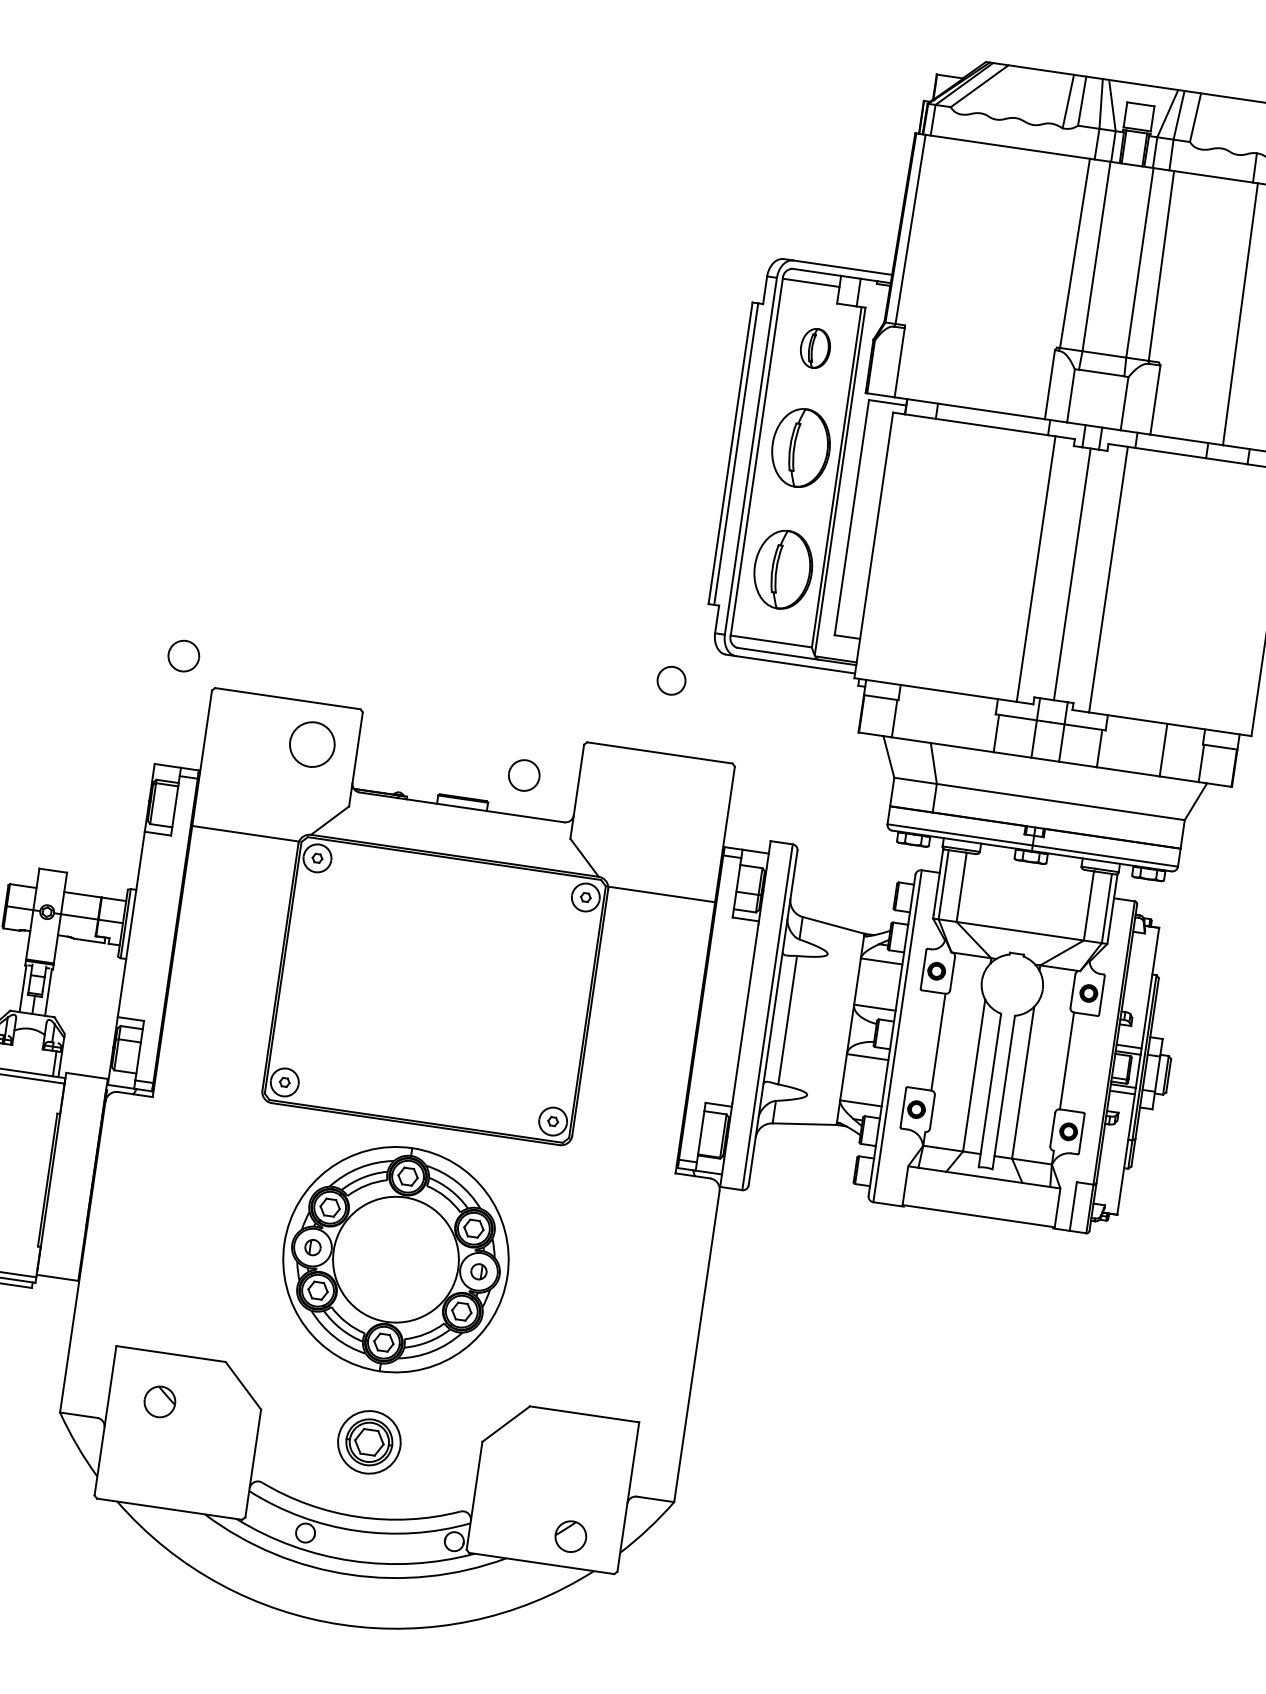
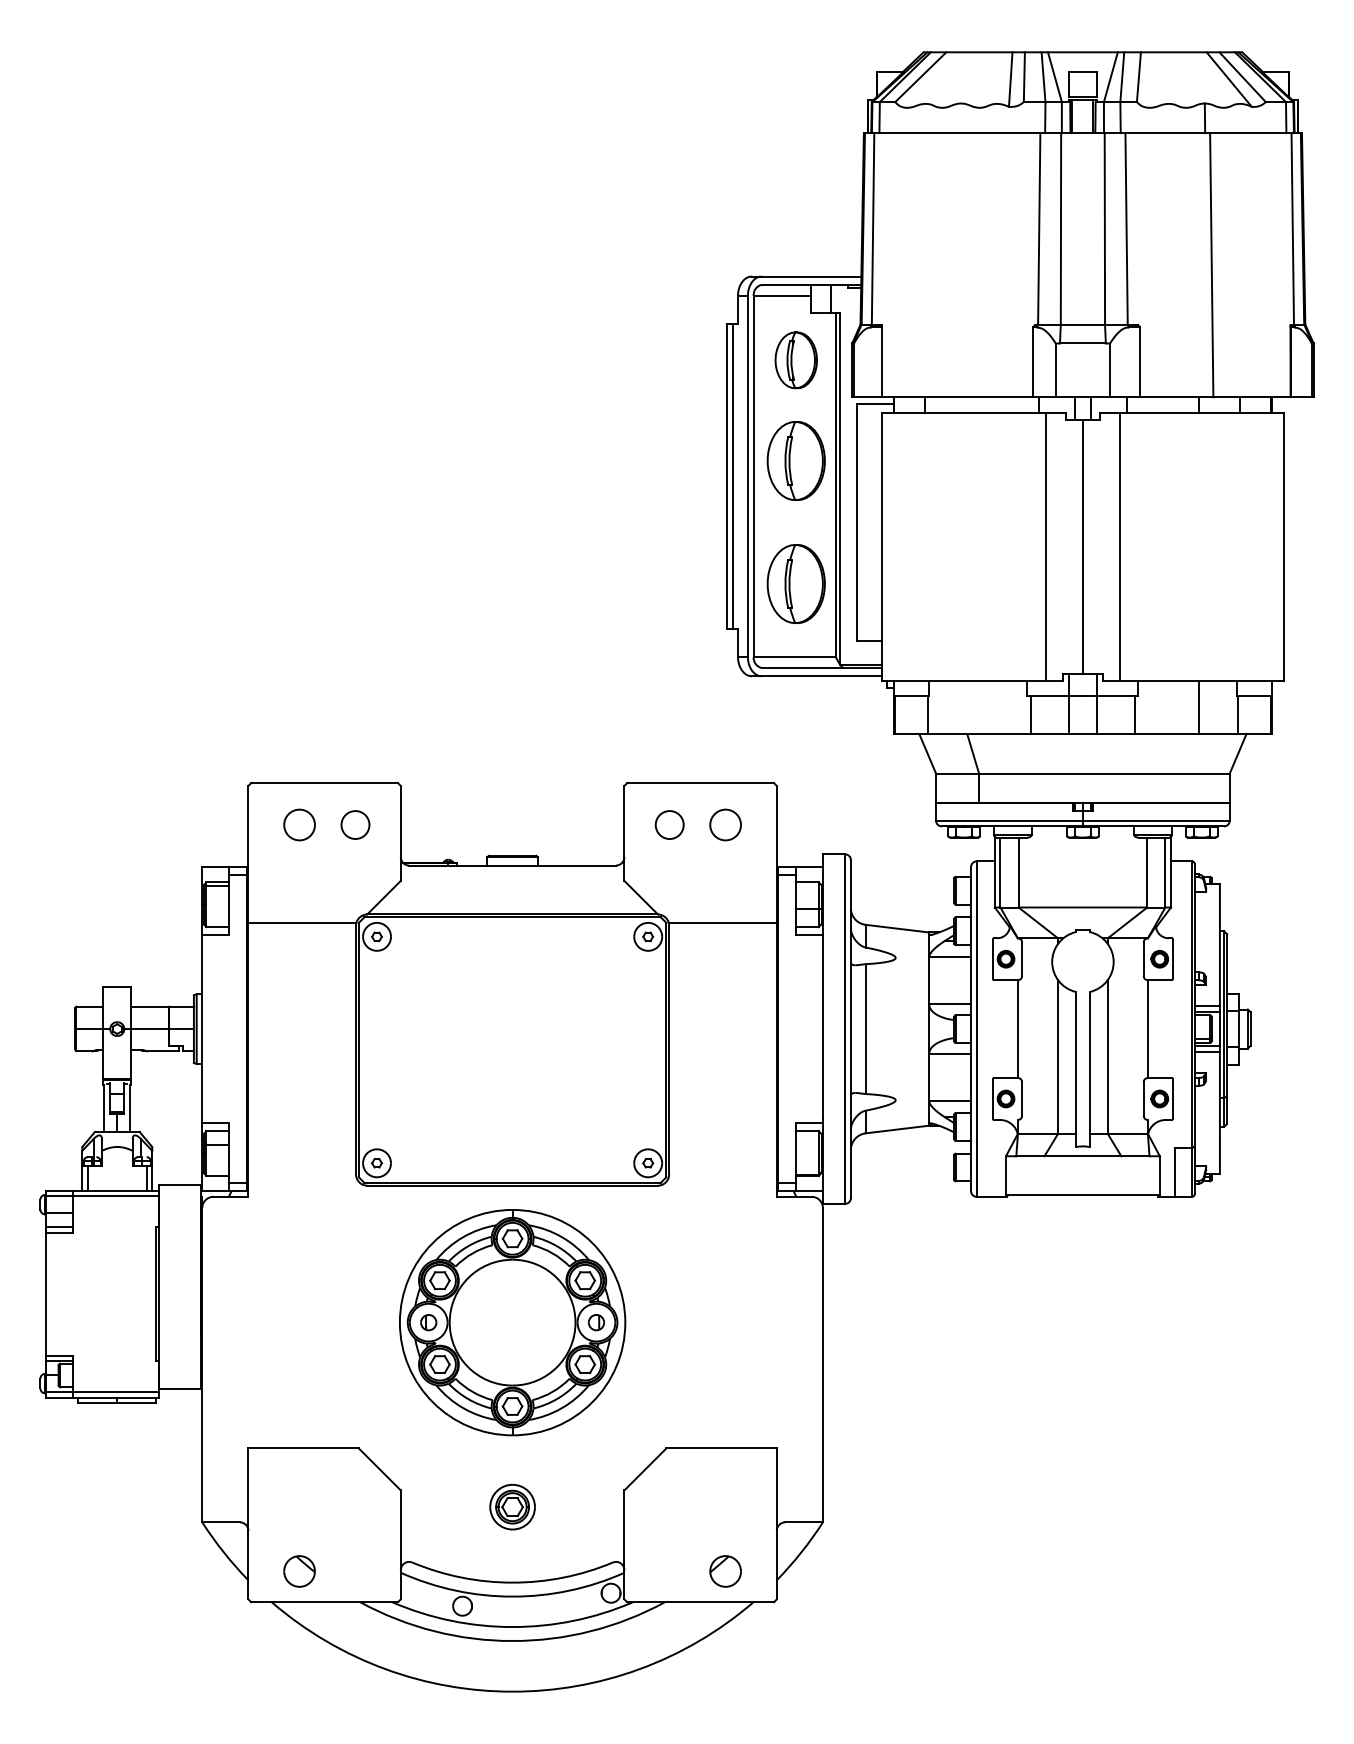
part: (814, 348) -> (795, 360), size x1.43
part: (183, 655) -> (299, 824), moved
circle: (671, 680) -> (669, 824), moved
circle: (312, 745) -> (355, 825), size x0.62
part: (524, 774) -> (725, 824), moved
part: (159, 1401) -> (299, 1571), moved
part: (369, 1441) -> (512, 1506), size x0.71

